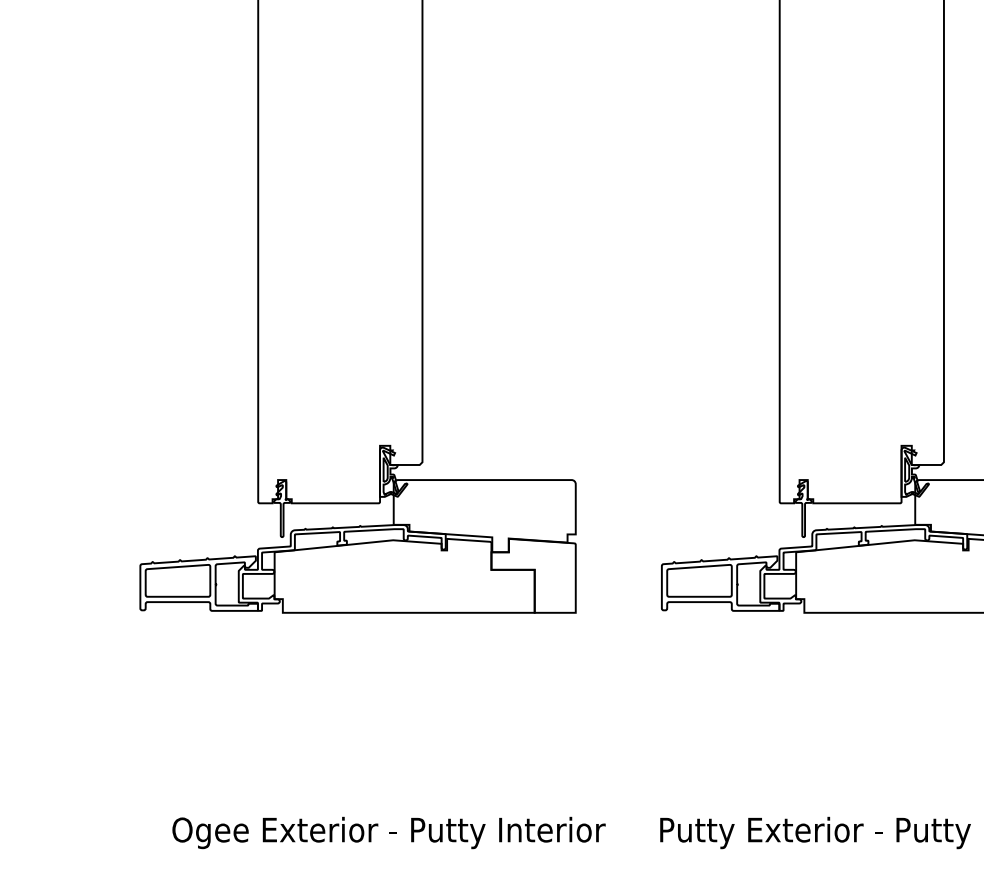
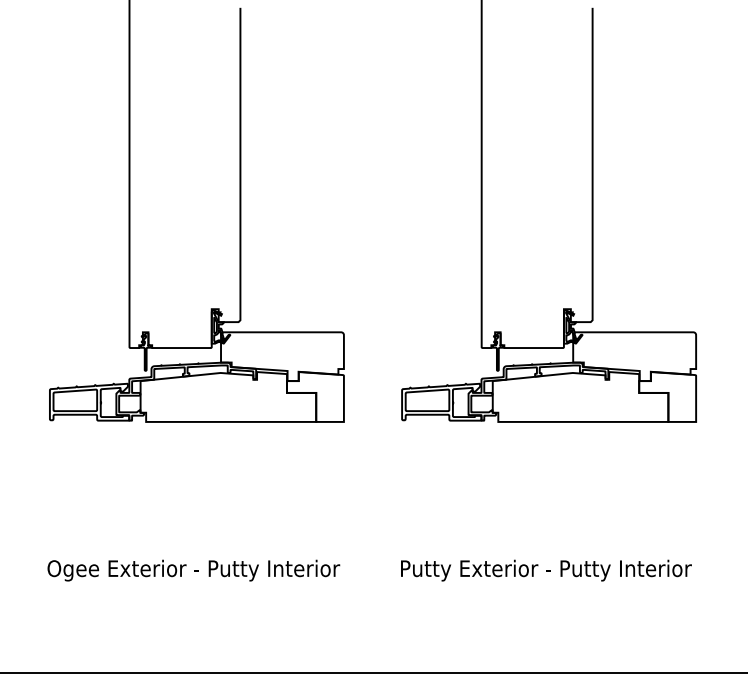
text: (388, 832) -> (193, 570), moved

